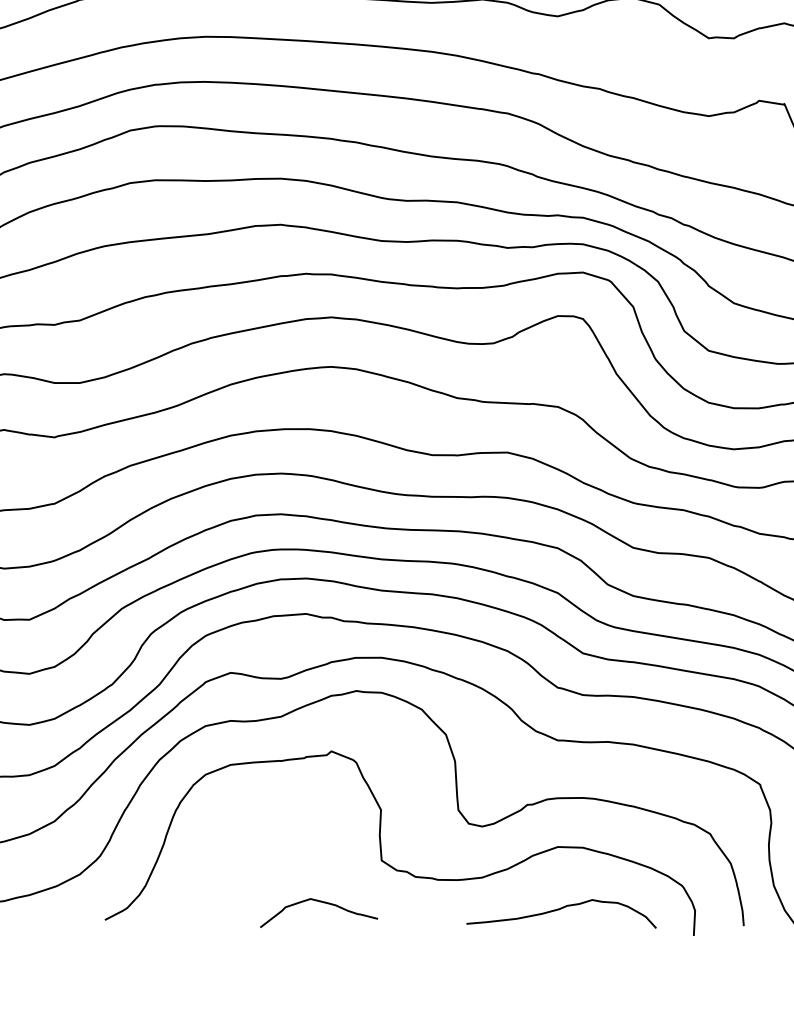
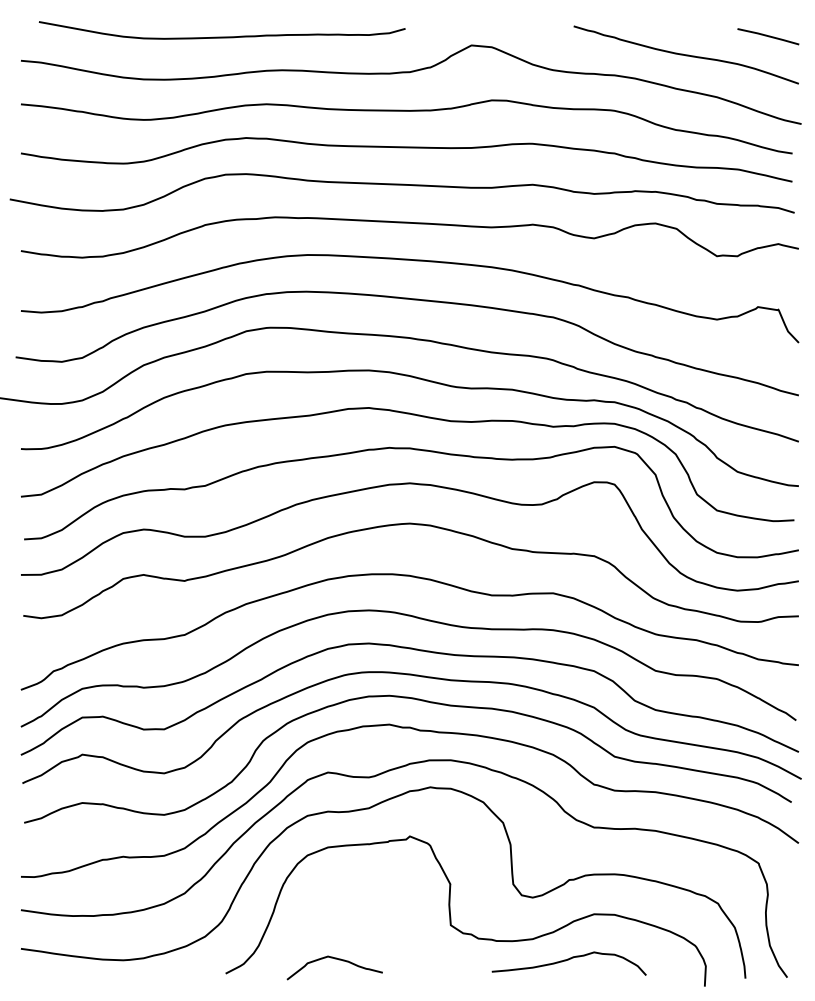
curve: (318, 902) -> (334, 959), moved
curve: (560, 909) -> (568, 960), moved

